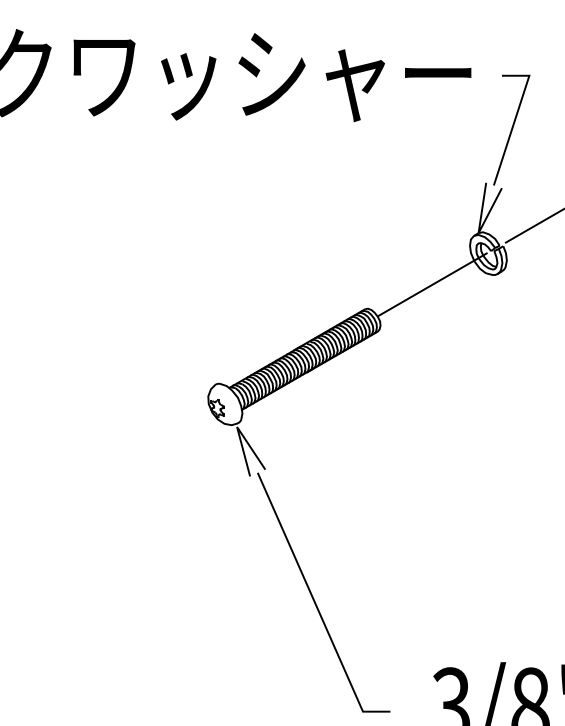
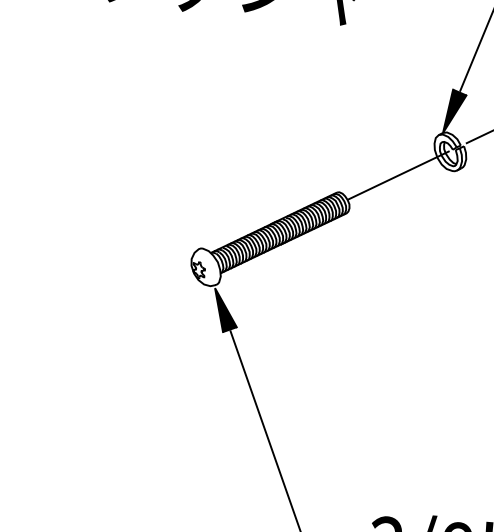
fill: (489, 207) -> (454, 110), added
fill: (251, 451) -> (226, 310), added

